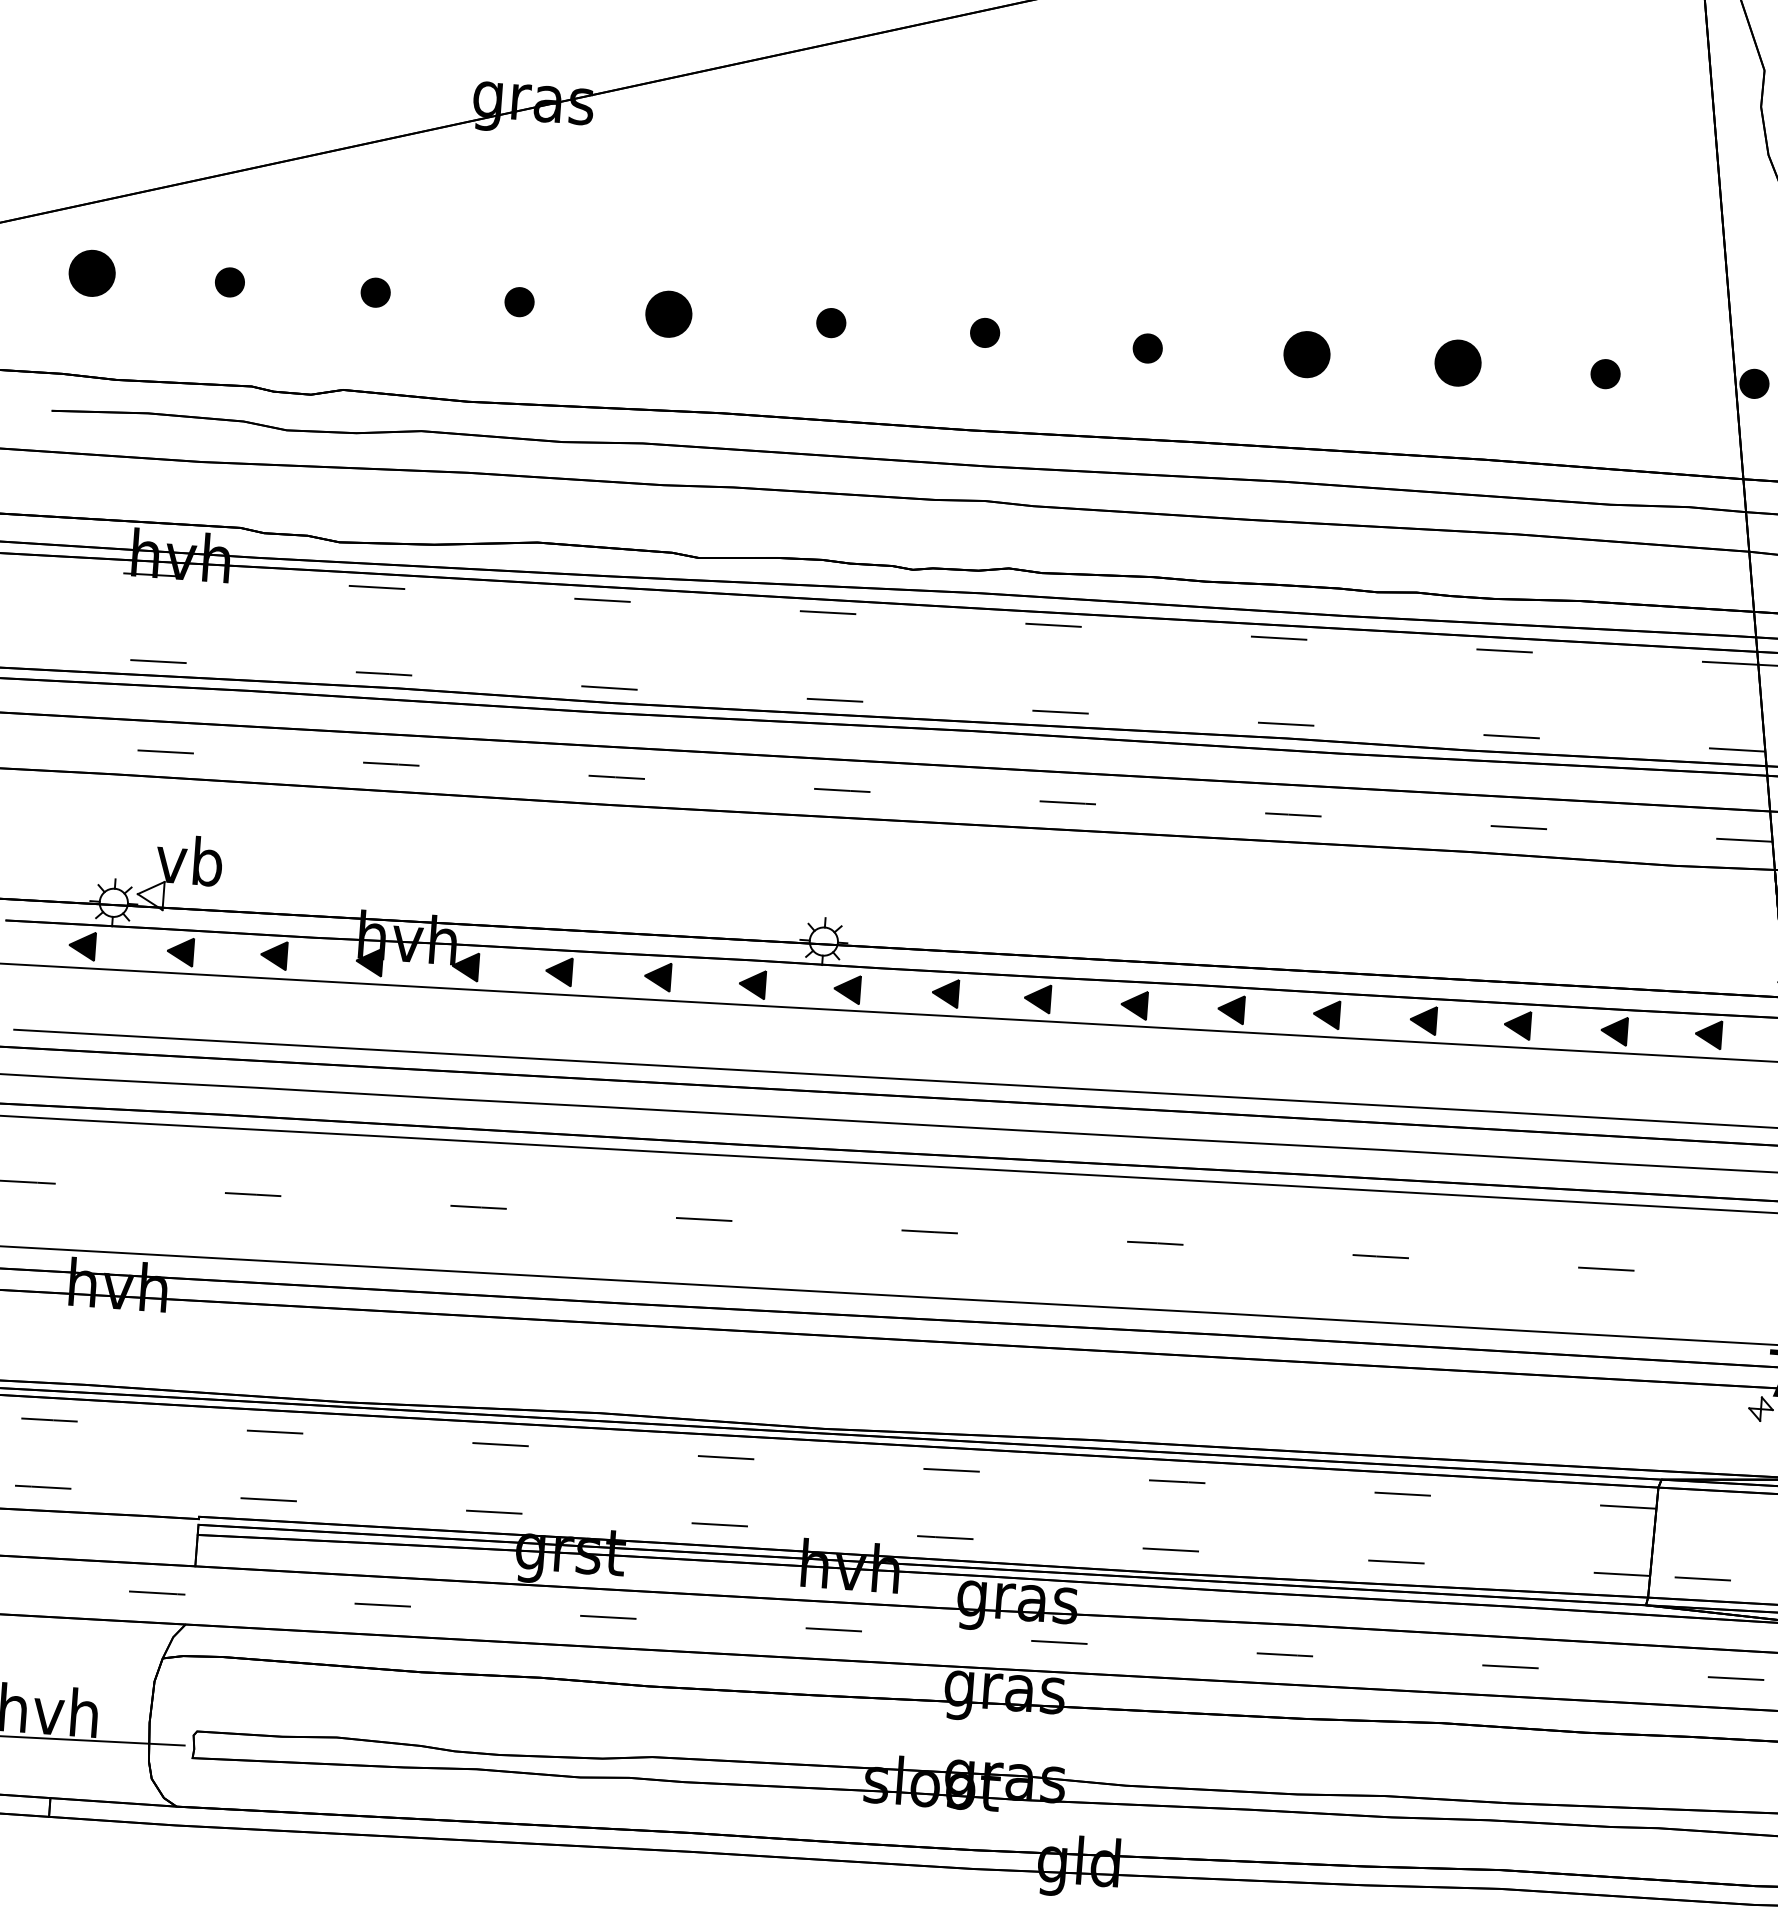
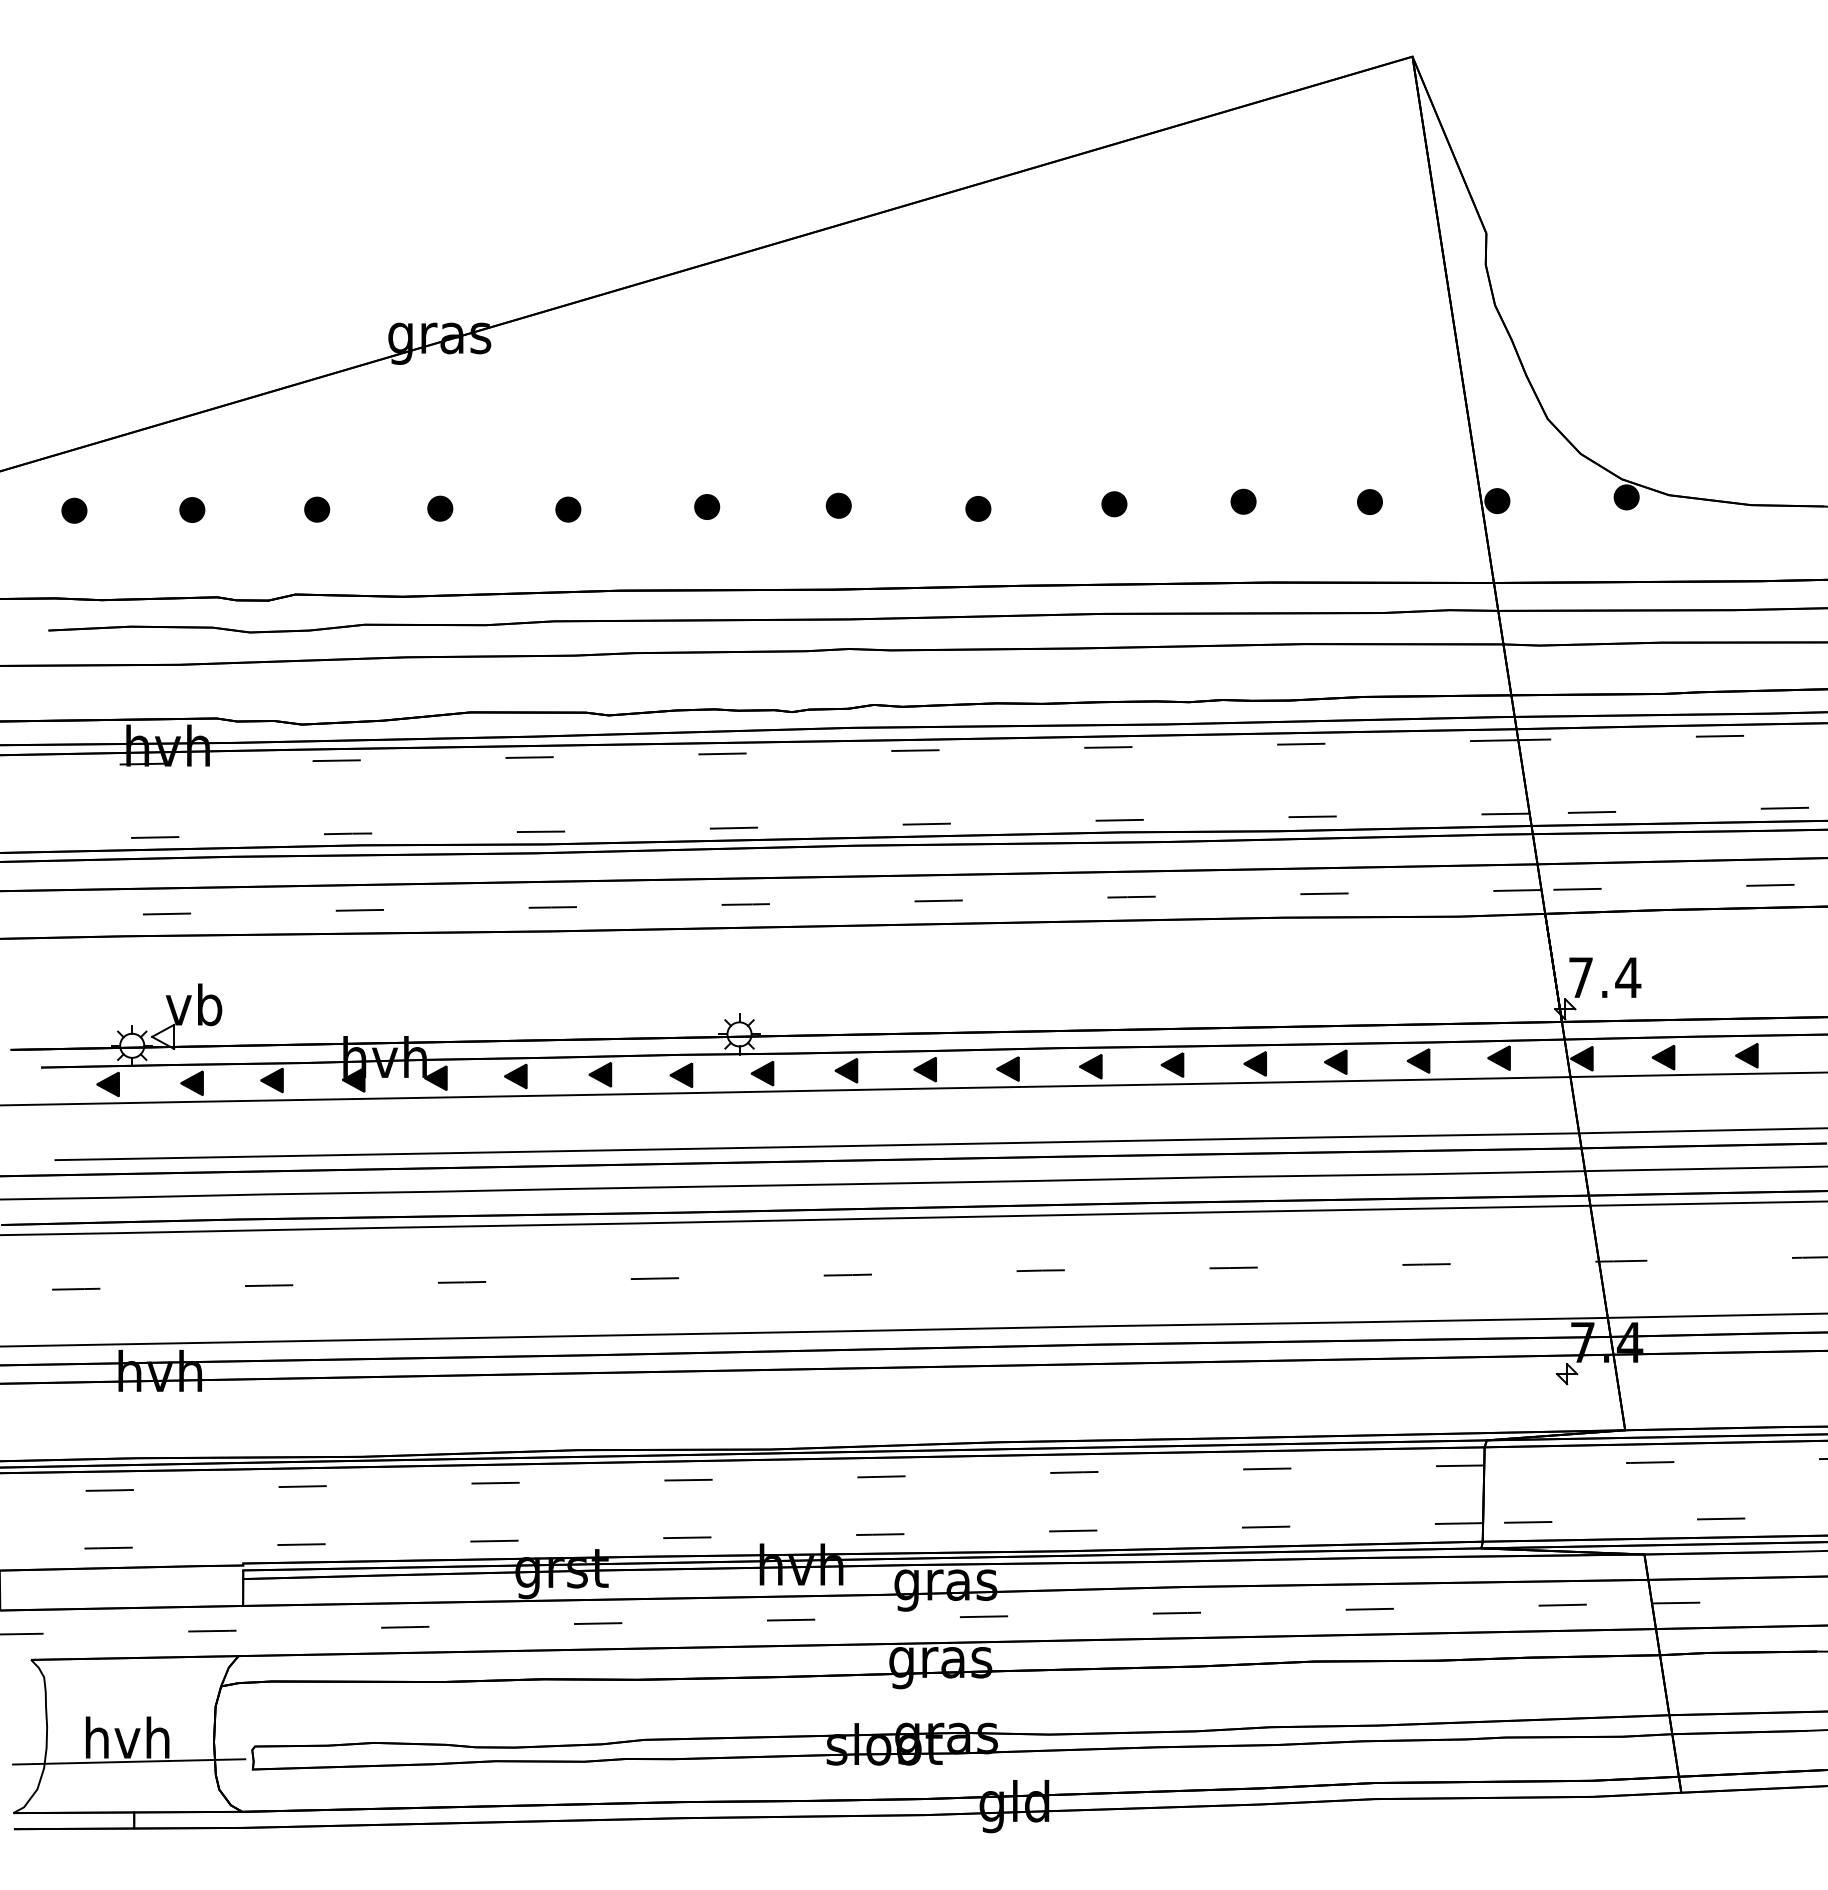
part: (92, 272) -> (74, 510), size x0.62
part: (669, 314) -> (568, 509), size x0.62
part: (1307, 355) -> (1114, 504), size x0.62
part: (1457, 362) -> (1243, 501), size x0.62

